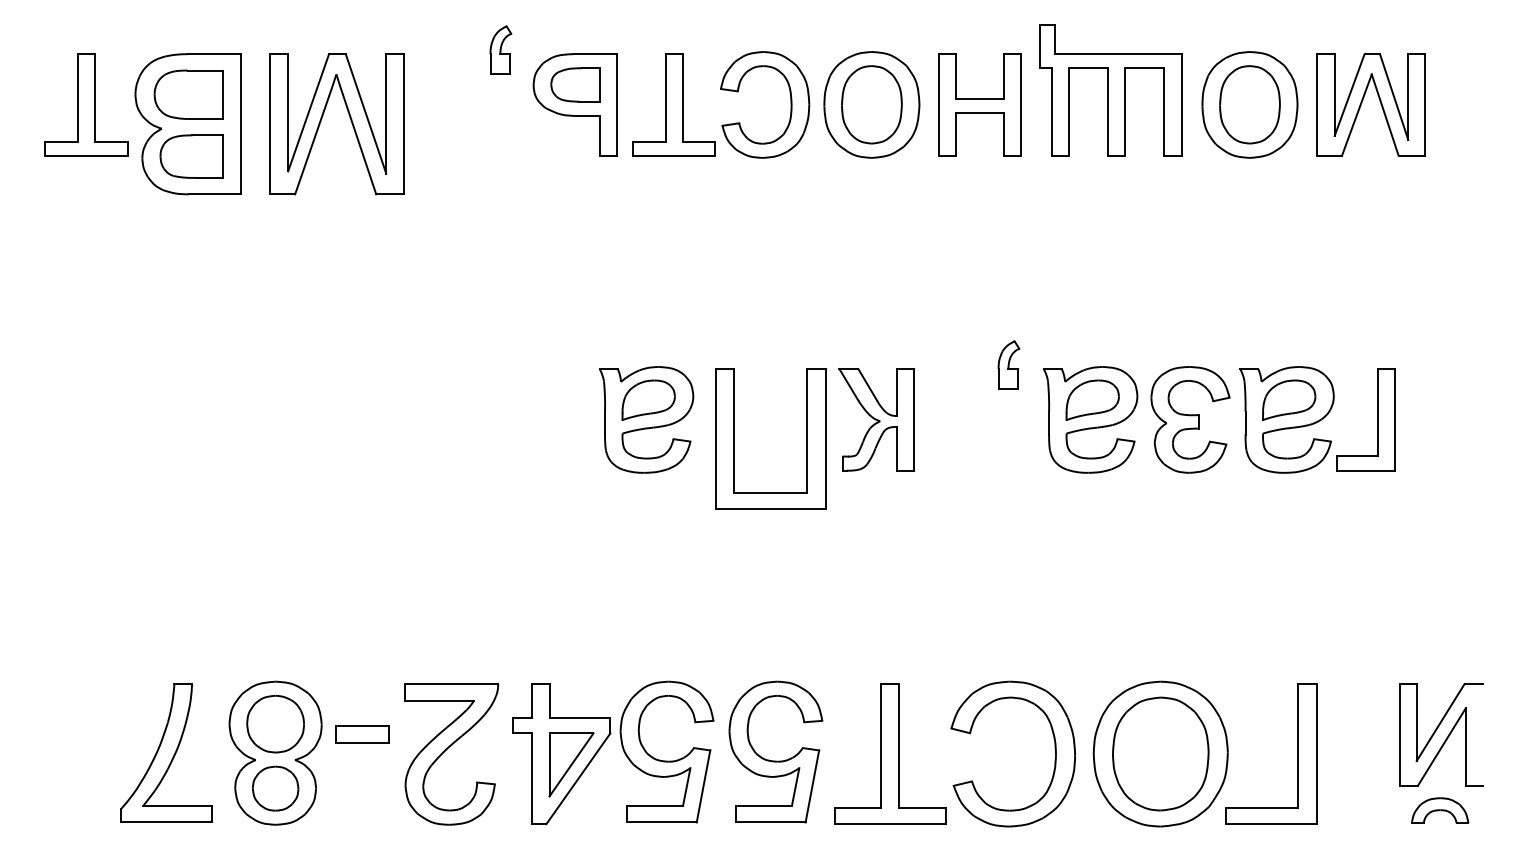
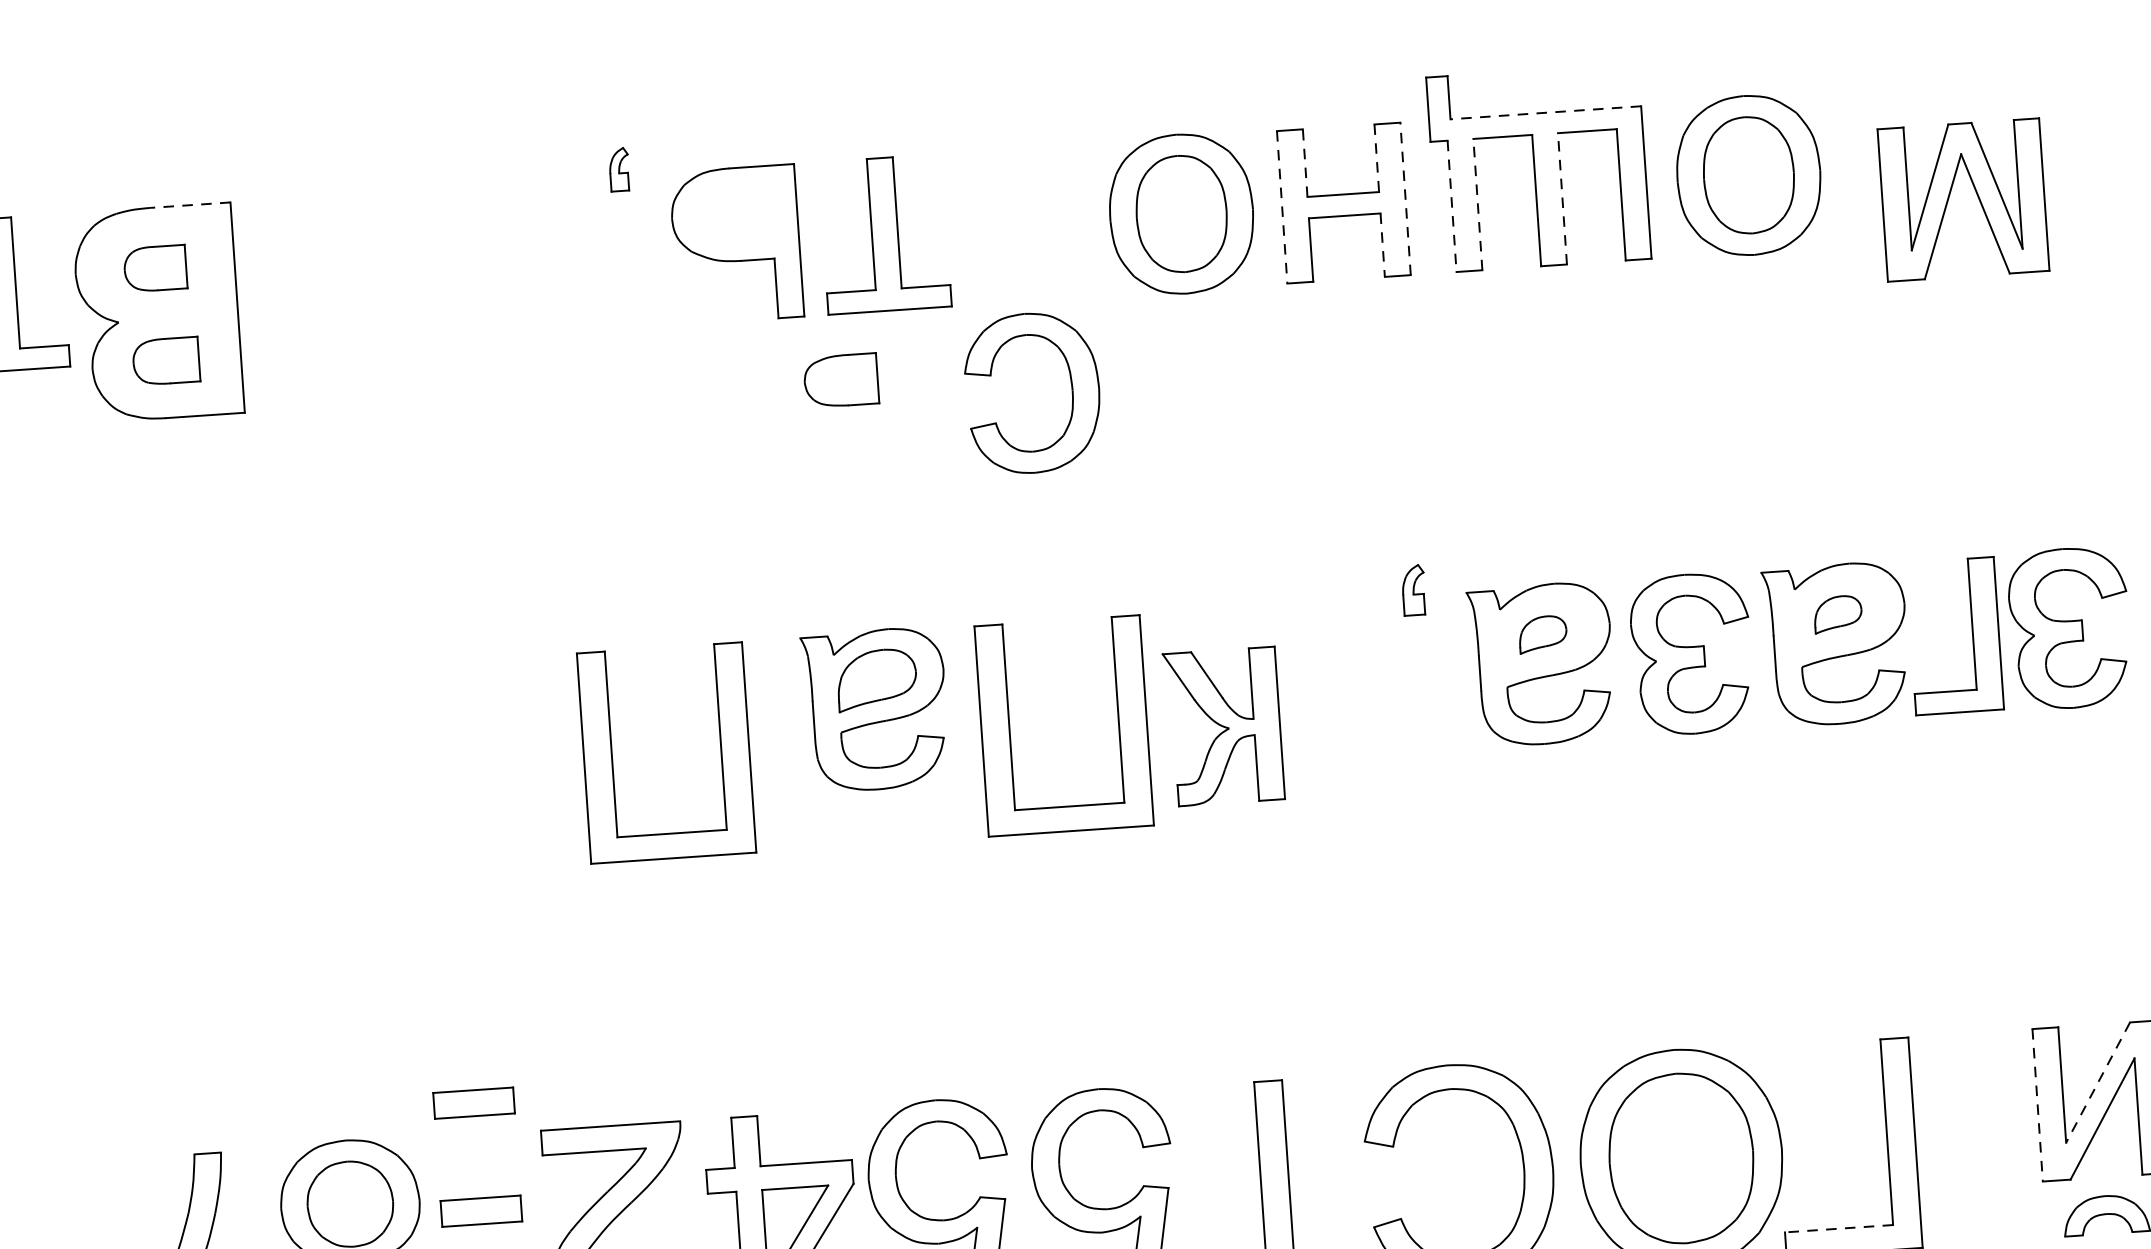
part: (500, 49) -> (618, 168), size x0.6
line: (214, 54) -> (190, 205), solid -> dashed
line: (1118, 54) -> (1546, 113), solid -> dashed
line: (956, 76) -> (1305, 162), solid -> dashed
line: (1003, 76) -> (1376, 158), solid -> dashed
part: (575, 84) -> (841, 379), moved
part: (188, 94) -> (155, 268), size x0.6
part: (1363, 100) -> (1951, 194), moved
part: (790, 104) -> (1070, 389), moved
line: (938, 104) -> (1281, 206), solid -> dashed
line: (1021, 104) -> (1406, 198), solid -> dashed
line: (1051, 112) -> (1451, 207), solid -> dashed
line: (1068, 112) -> (1477, 205), solid -> dashed
line: (1125, 112) -> (1562, 199), solid -> dashed
part: (350, 120) -> (400, 290), removed
line: (1003, 135) -> (1382, 246), solid -> dashed
part: (191, 156) -> (166, 361), size x0.7
part: (1008, 364) -> (1413, 589), size x0.7
part: (1092, 399) -> (1542, 633), size x0.6
part: (1289, 399) -> (1838, 613), size x0.6
part: (876, 419) -> (1223, 726), moved
part: (1442, 419) -> (2069, 627), added
part: (469, 438) -> (612, 755), added
part: (362, 662) -> (474, 1102), added
line: (1440, 722) -> (2097, 1082), solid -> dashed
line: (1399, 734) -> (2037, 1104), solid -> dashed
line: (1261, 807) -> (1838, 1228), solid -> dashed

